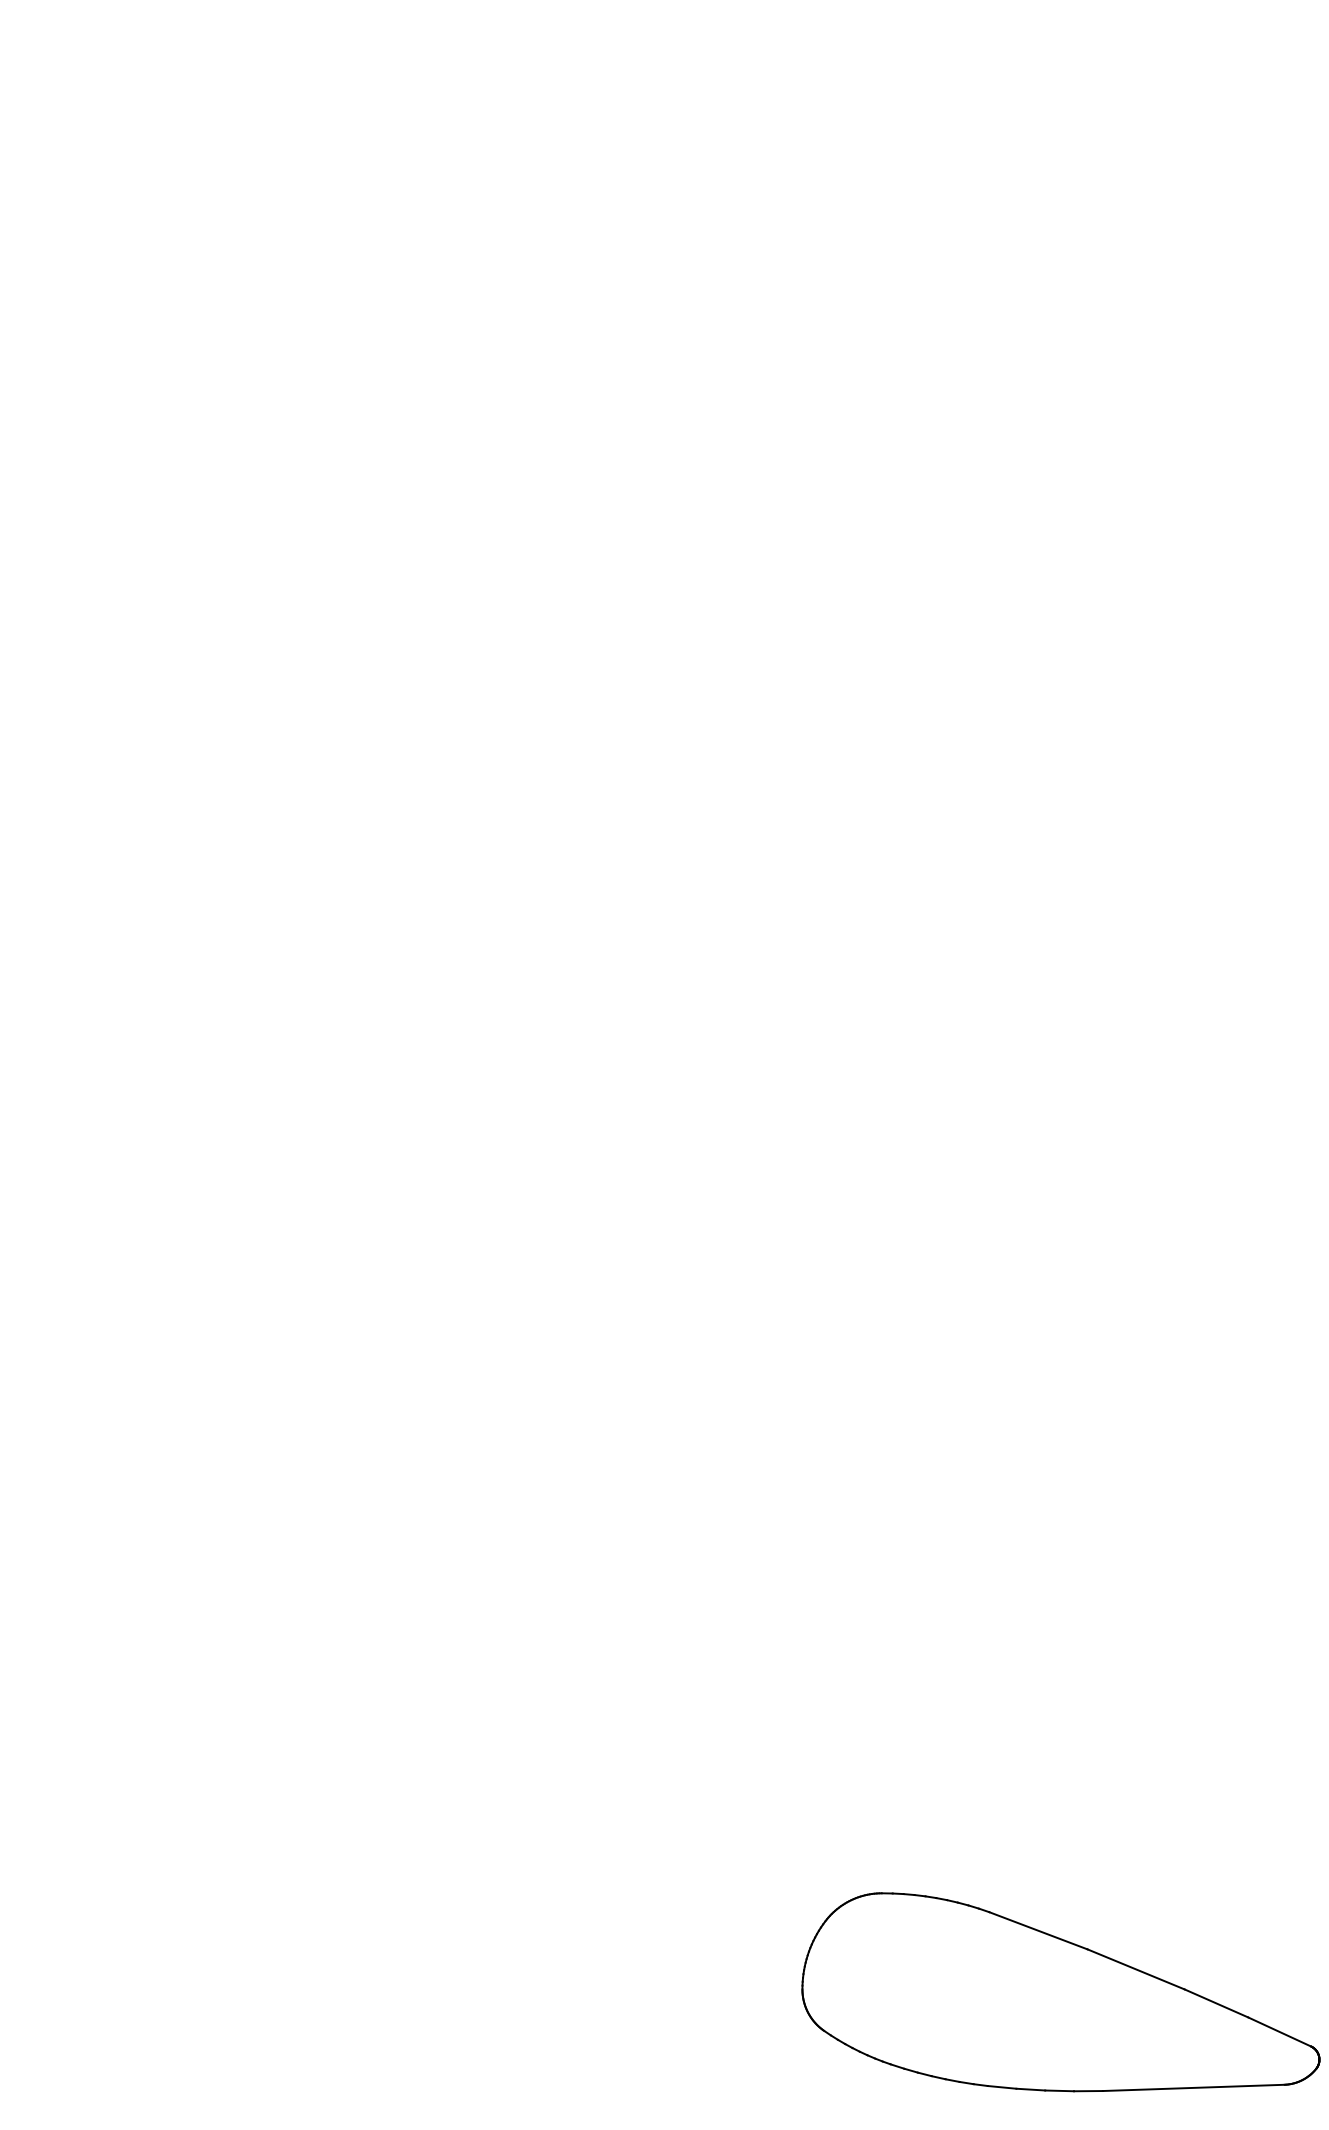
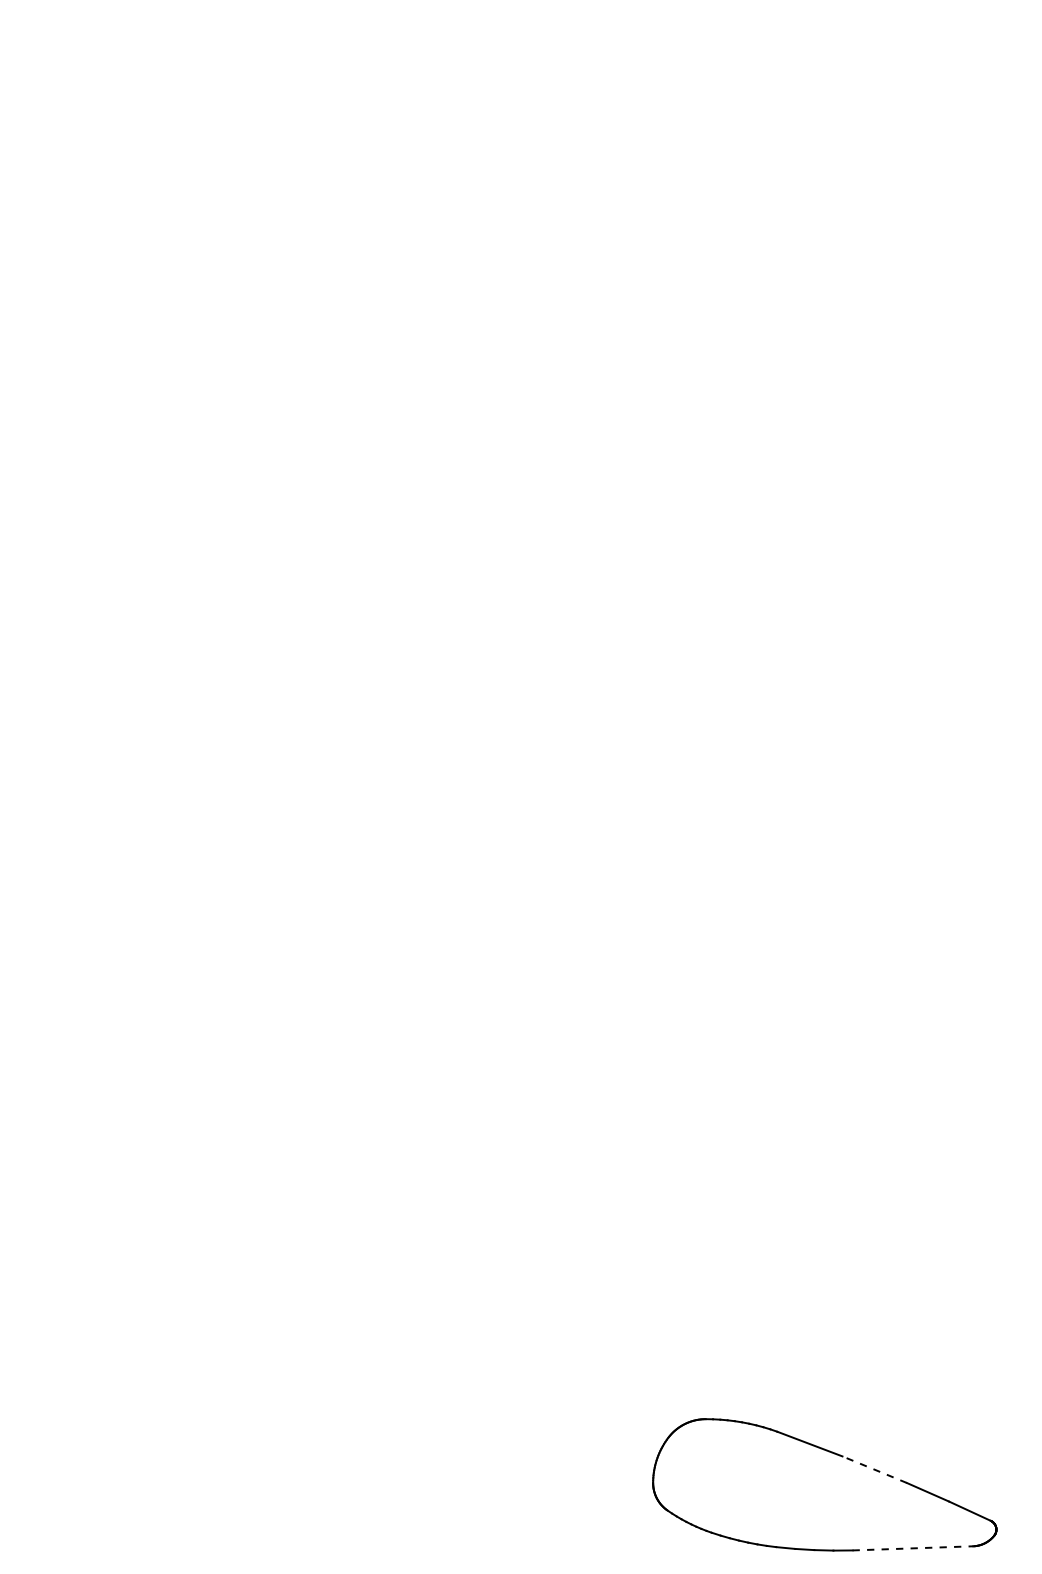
line: (1135, 1969) -> (874, 1469), solid -> dashed
line: (1194, 2088) -> (913, 1548), solid -> dashed

